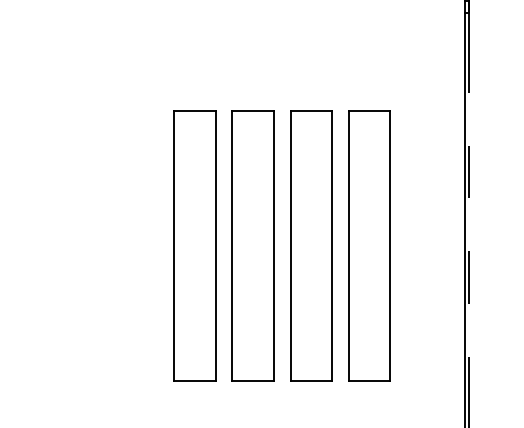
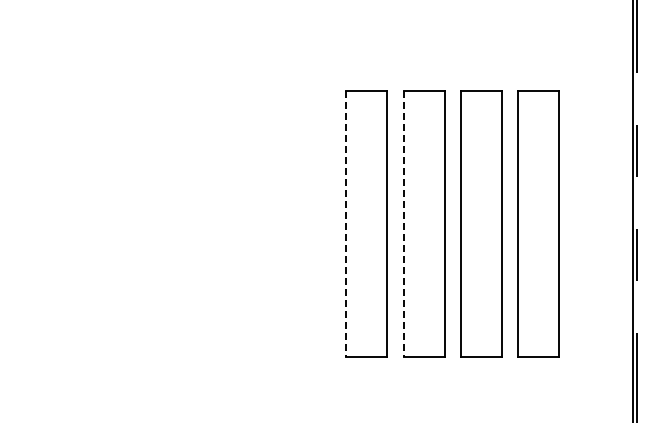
line: (174, 246) -> (346, 224), solid -> dashed
line: (232, 246) -> (403, 224), solid -> dashed

